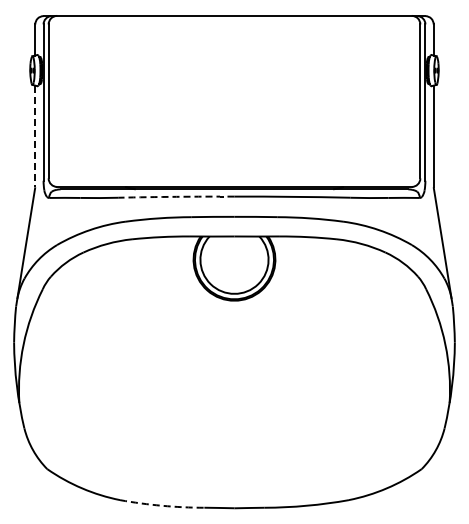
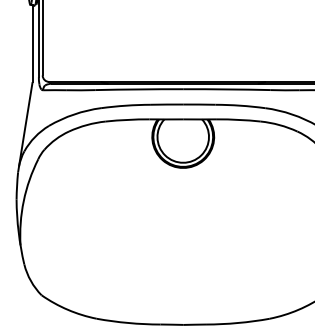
line: (35, 136) -> (32, 43), dashed -> solid
arc: (176, 196) -> (139, 89), dashed -> solid
arc: (162, 505) -> (128, 322), dashed -> solid

